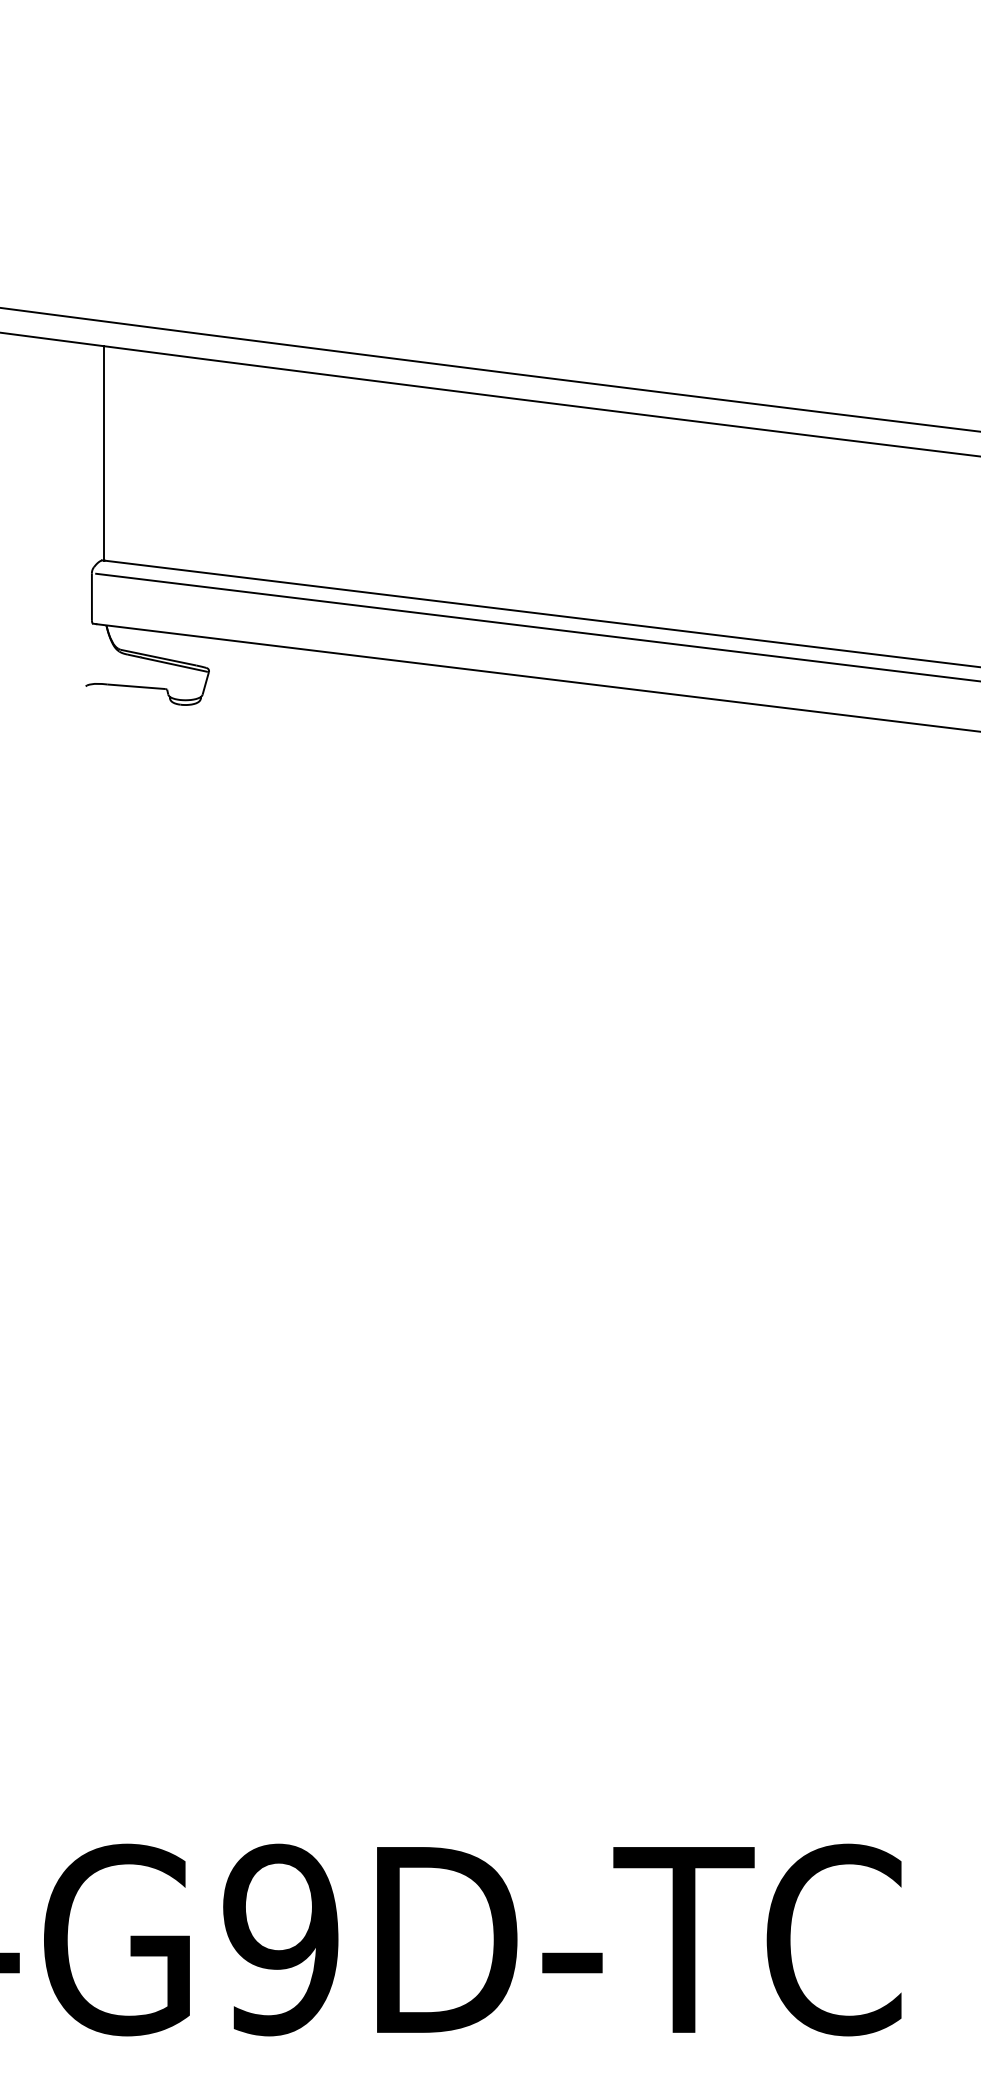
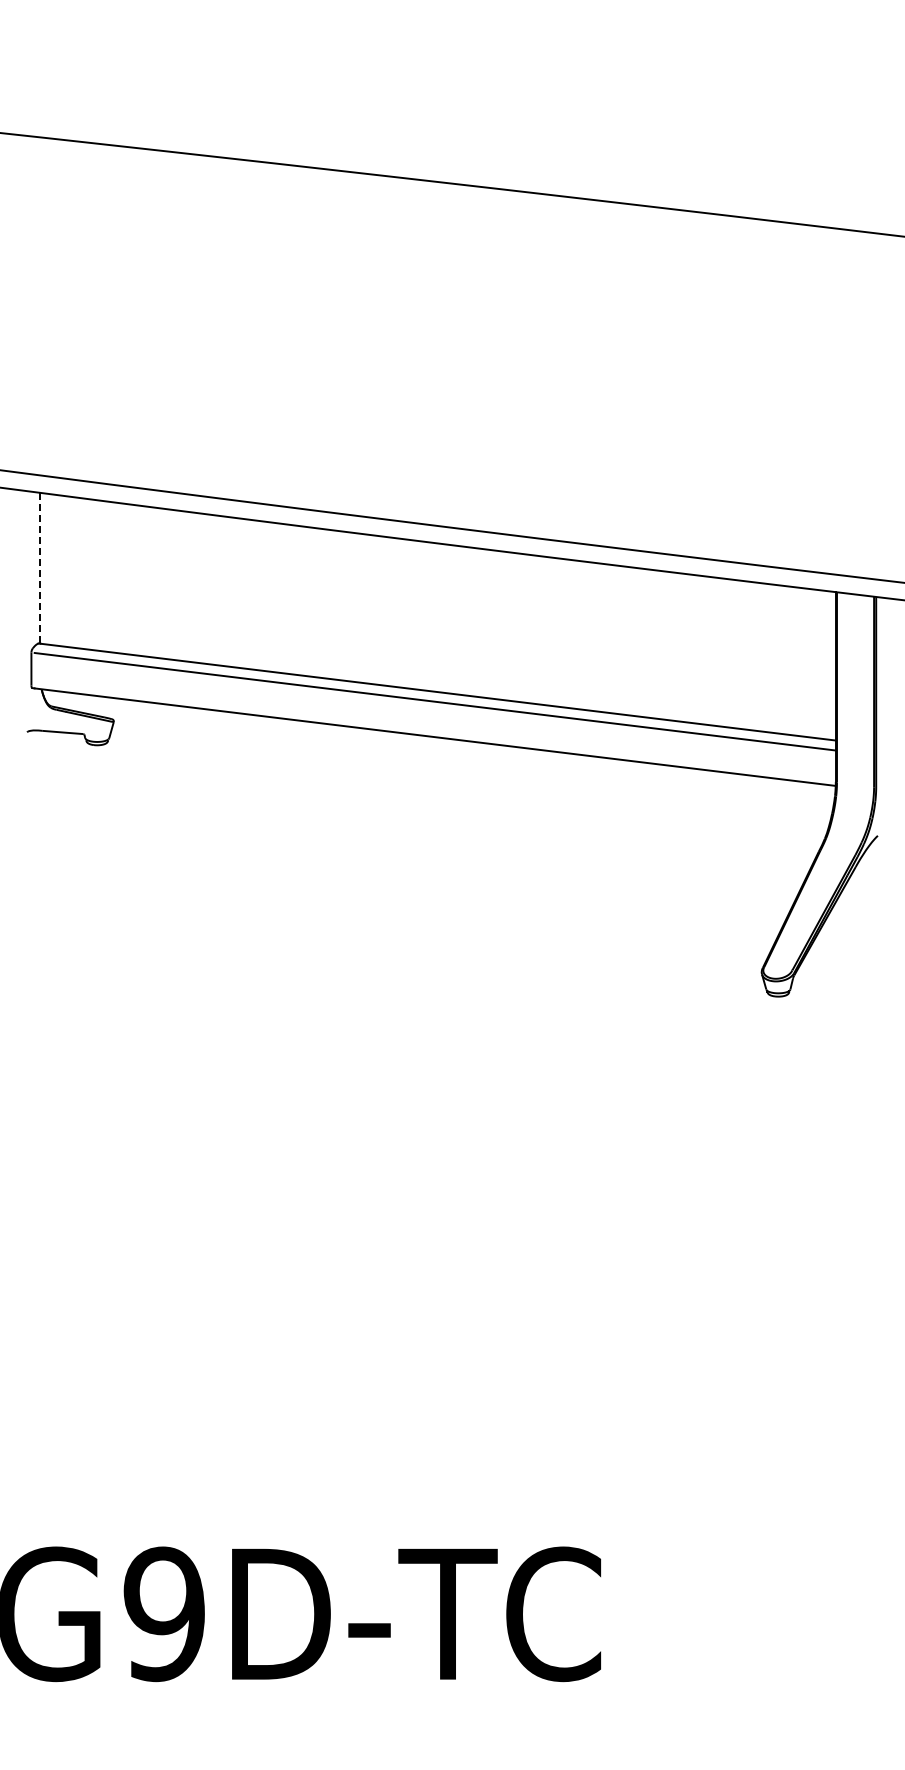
line: (103, 453) -> (39, 568), solid -> dashed

